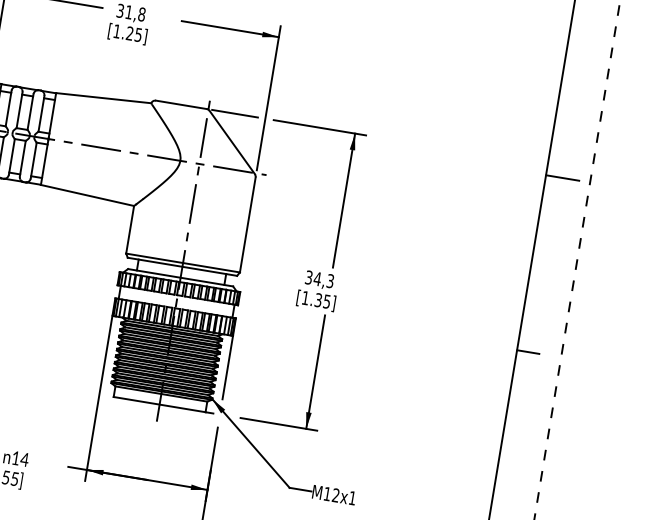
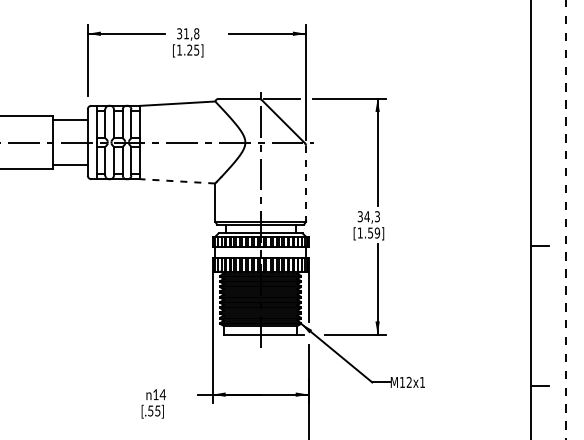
line: (562, 177) -> (544, 106), removed
line: (87, 195) -> (177, 181), solid -> dashed
line: (248, 224) -> (306, 183), solid -> dashed
text: (323, 300) -> (374, 232), [1.35] -> [1.59]

